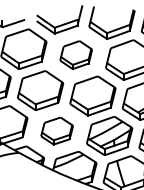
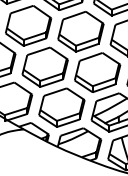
part: (75, 54) -> (80, 31), size x1.43
part: (56, 130) -> (61, 107), size x1.43

